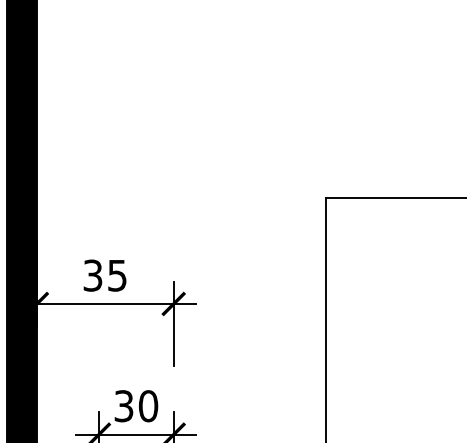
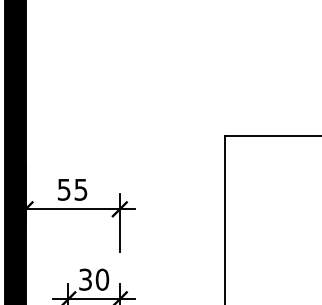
text: (93, 275) -> (64, 189), 35 -> 55

